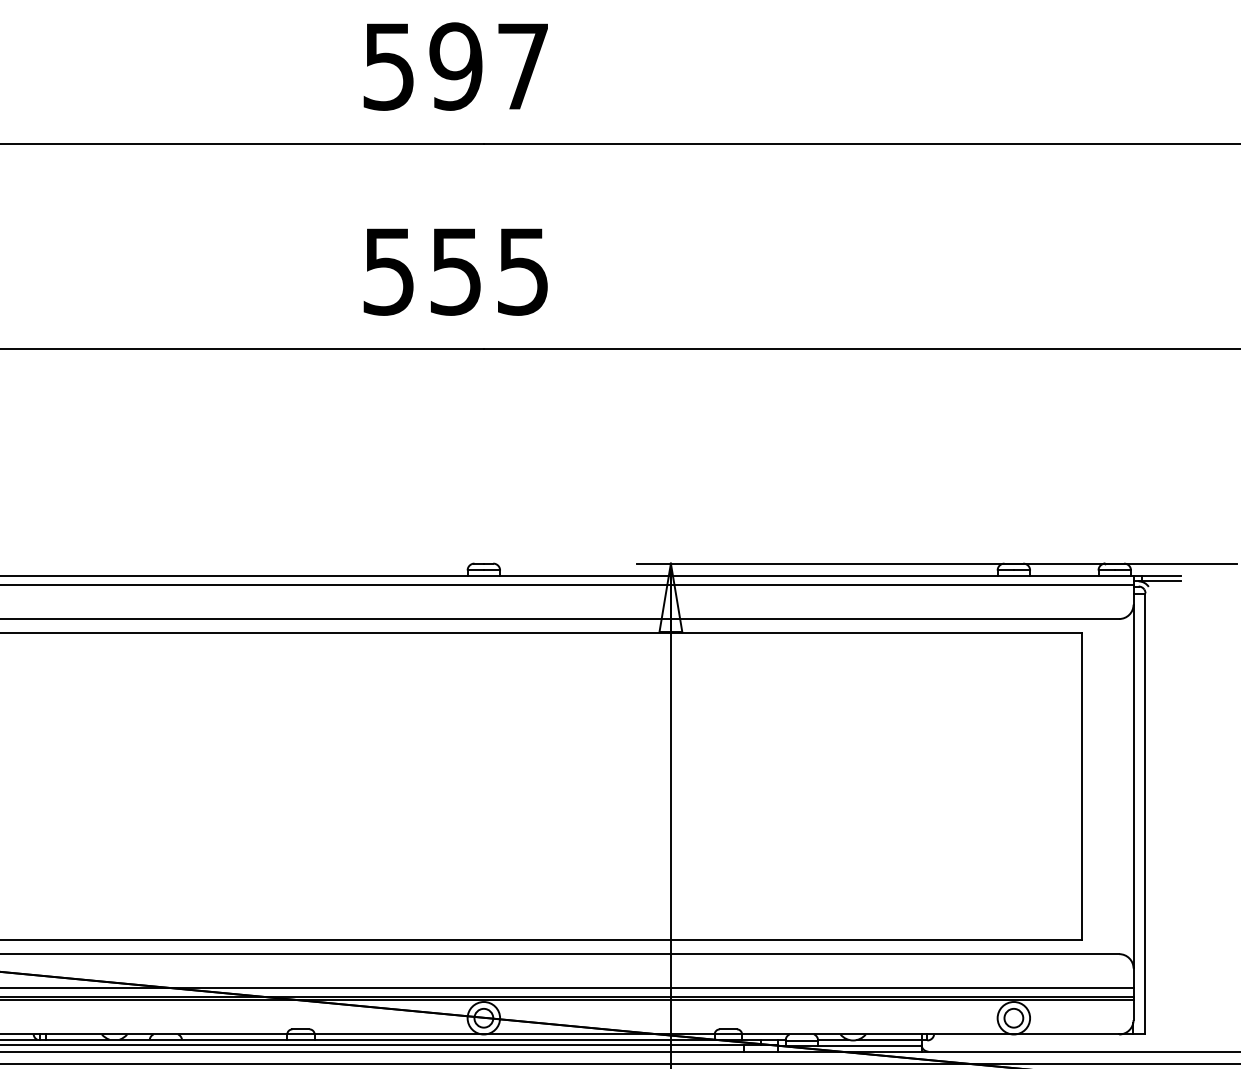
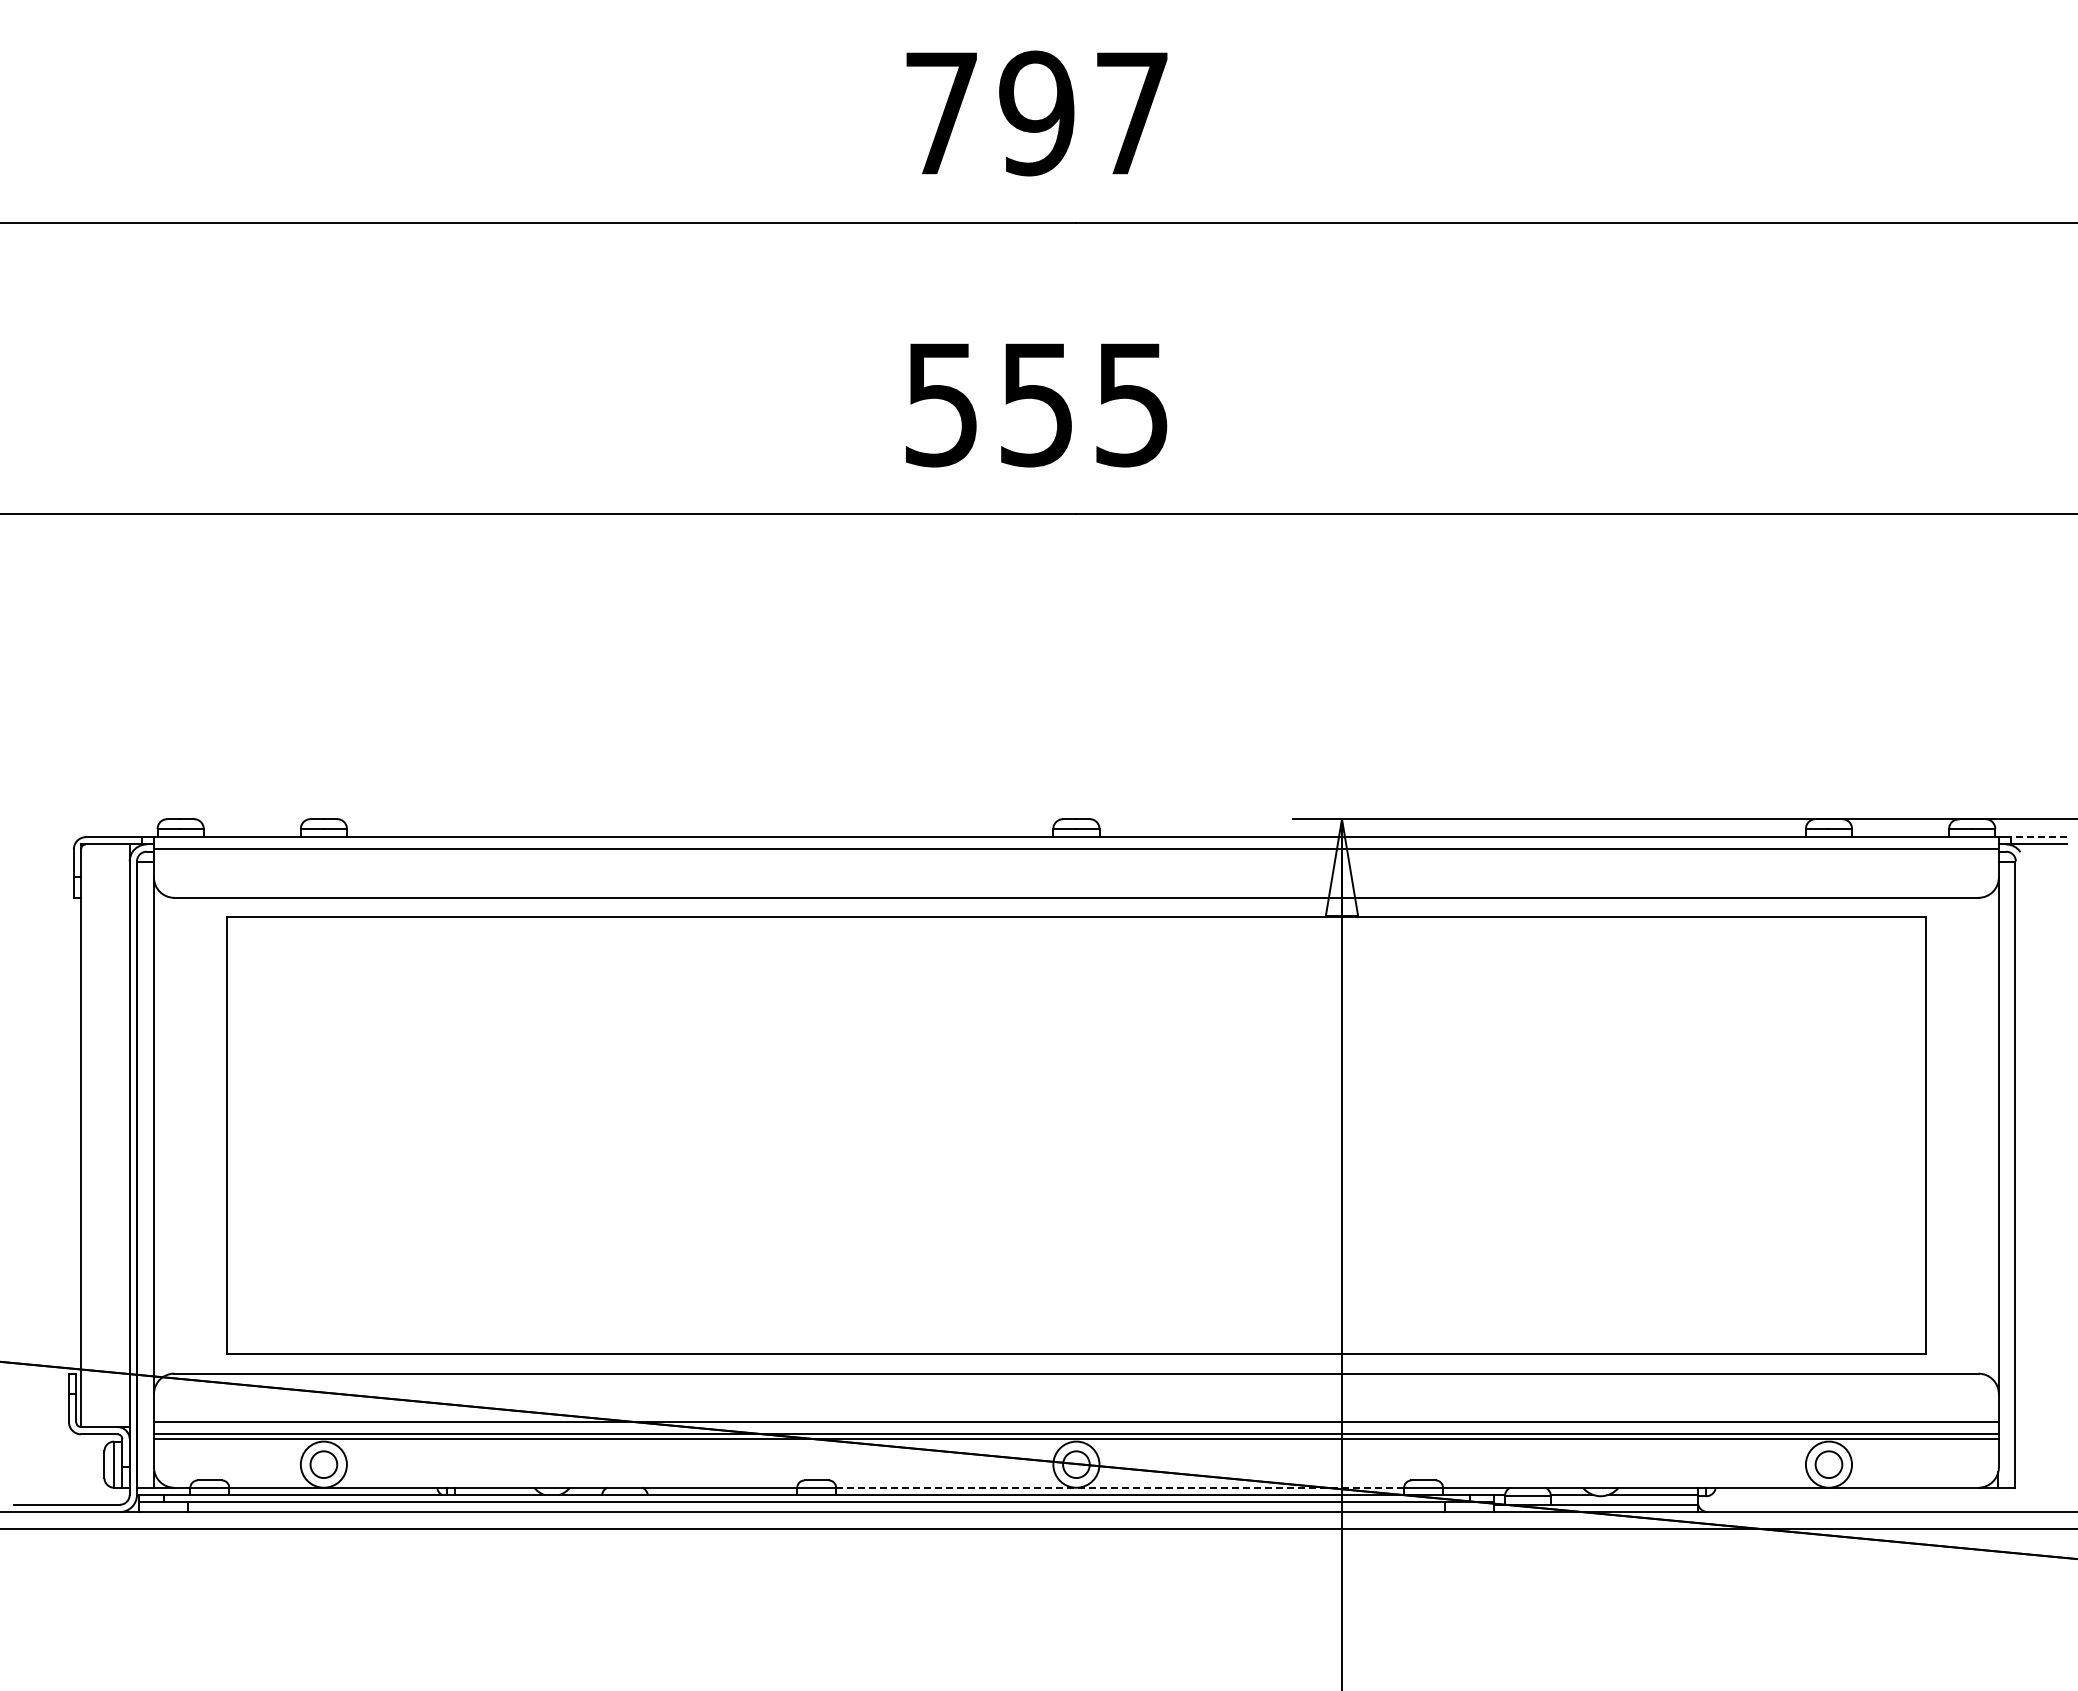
text: (388, 67) -> (941, 114), 597 -> 797
line: (1161, 576) -> (2038, 837), solid -> dashed
line: (514, 1034) -> (1119, 1487), solid -> dashed

